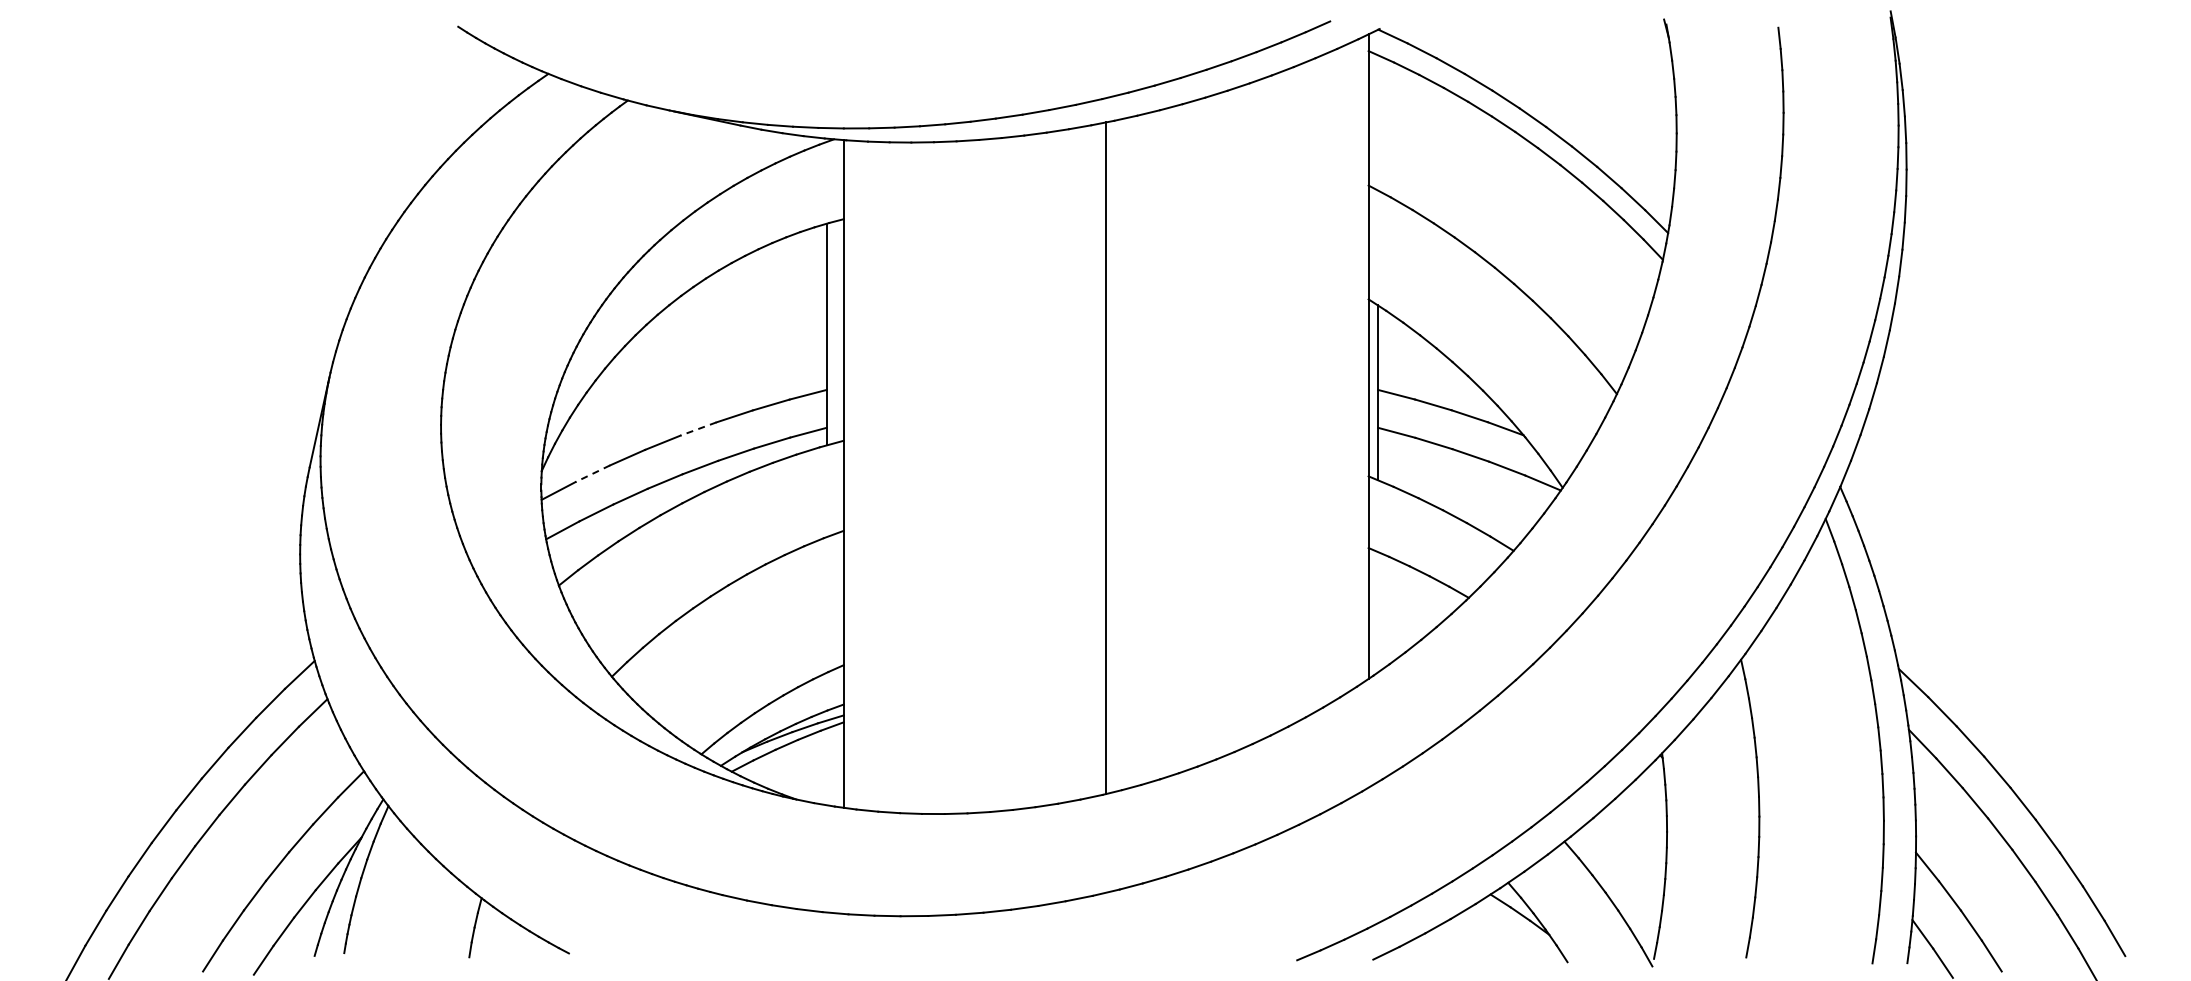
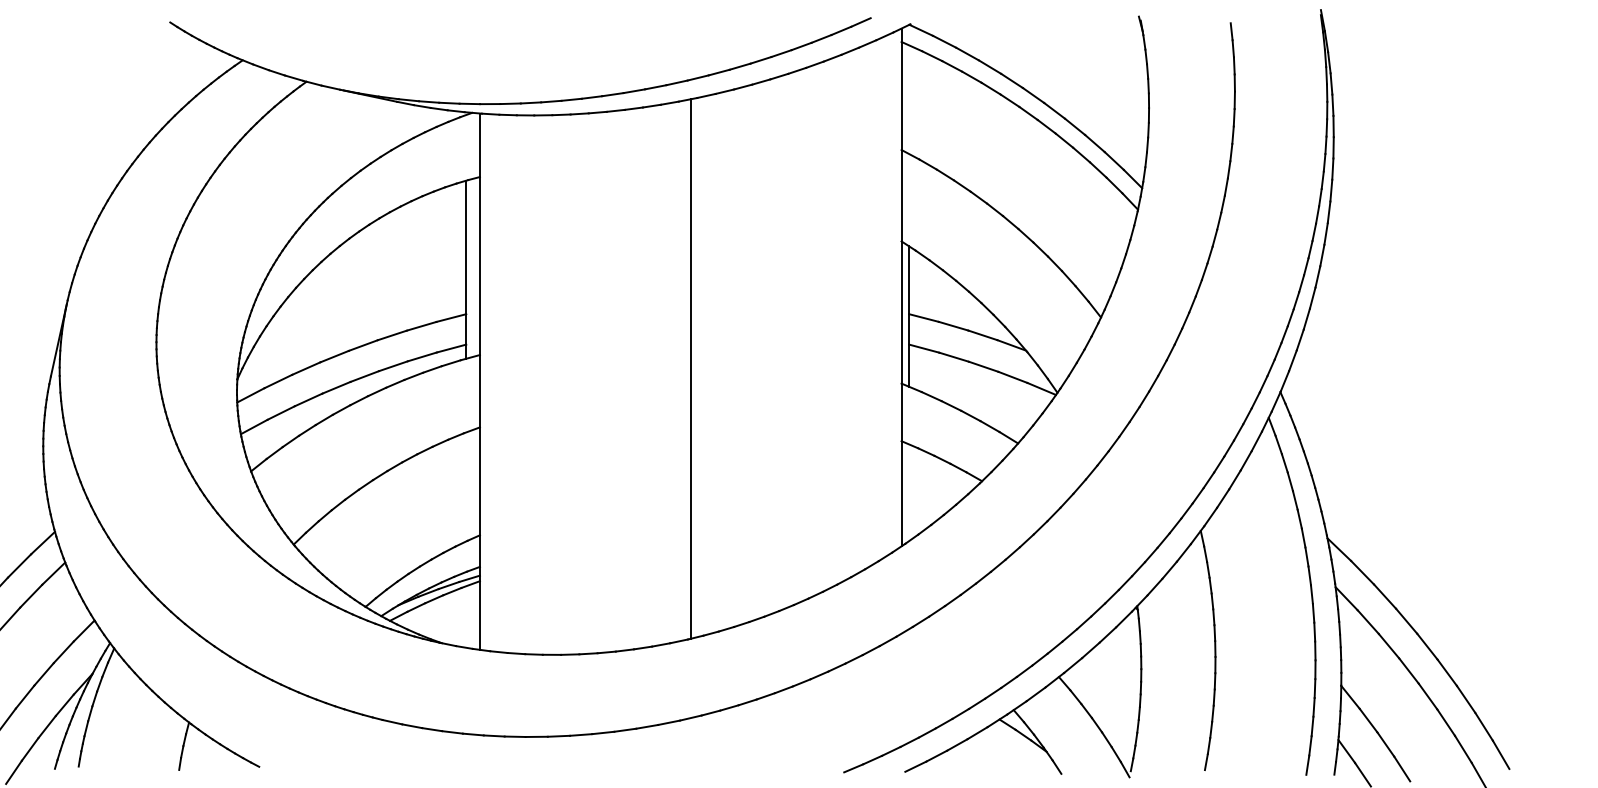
line: (698, 429) -> (363, 345), dashed -> solid
line: (592, 473) -> (278, 381), dashed -> solid

